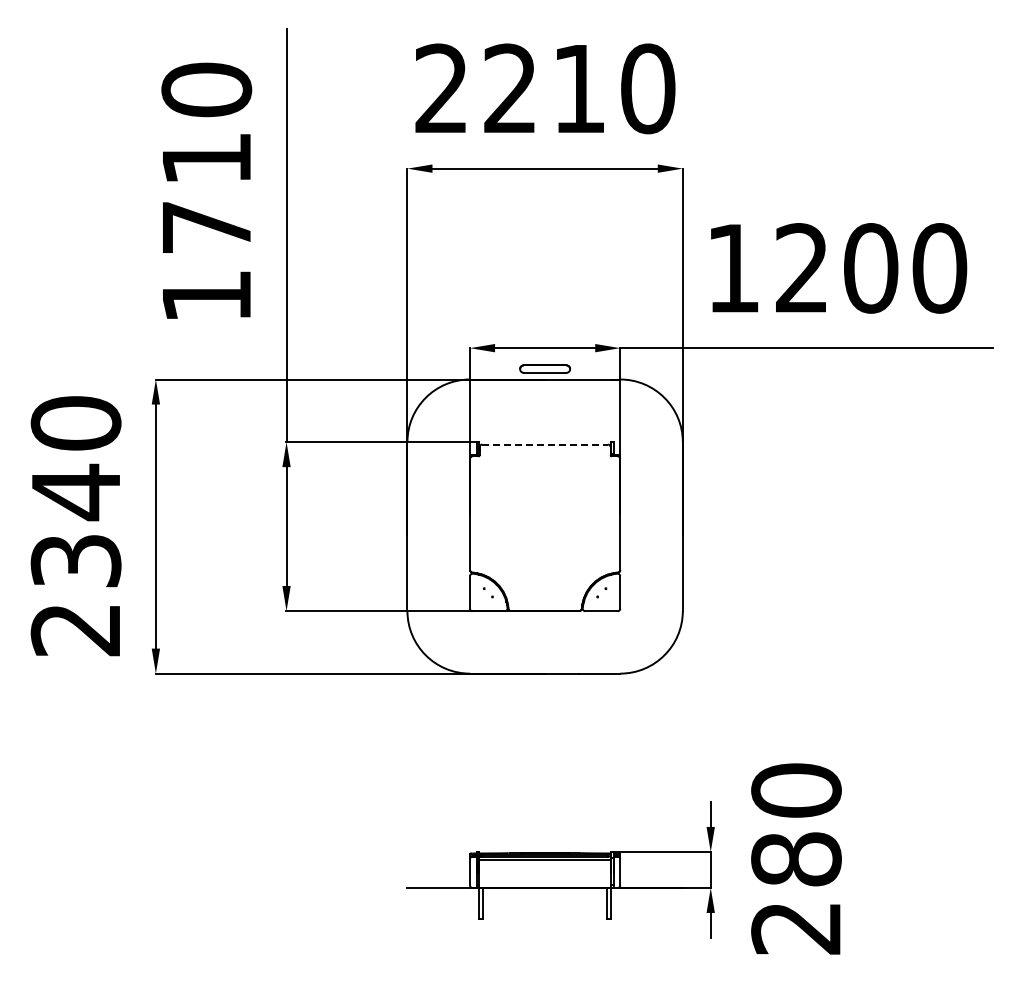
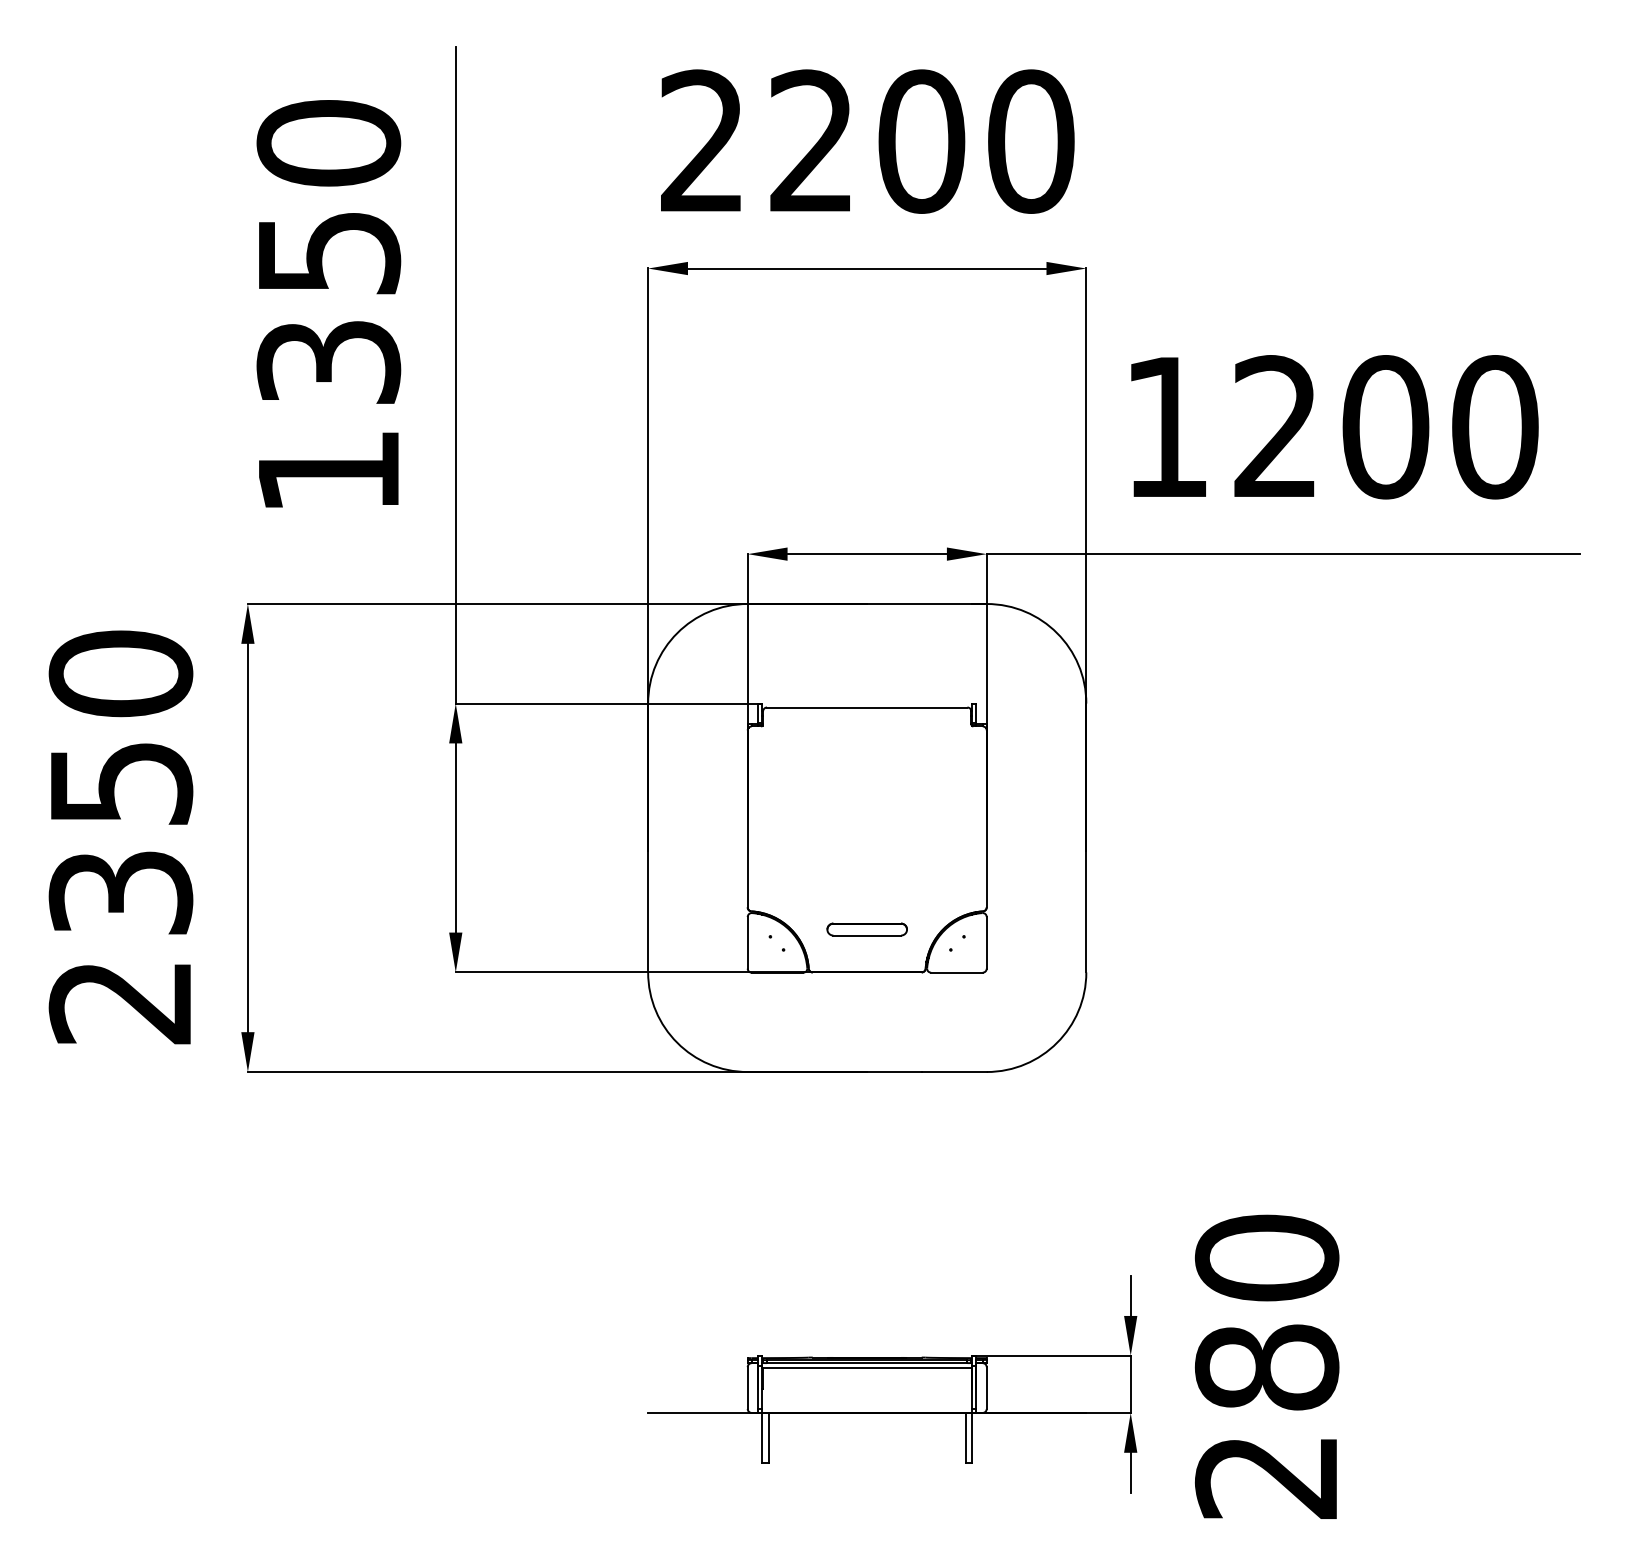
text: (579, 88) -> (921, 140), 2210 -> 2200
text: (206, 193) -> (328, 308), 1710 -> 1350
part: (545, 368) -> (867, 928), moved
line: (545, 444) -> (867, 707), dashed -> solid
text: (76, 492) -> (121, 783), 2340 -> 2350

